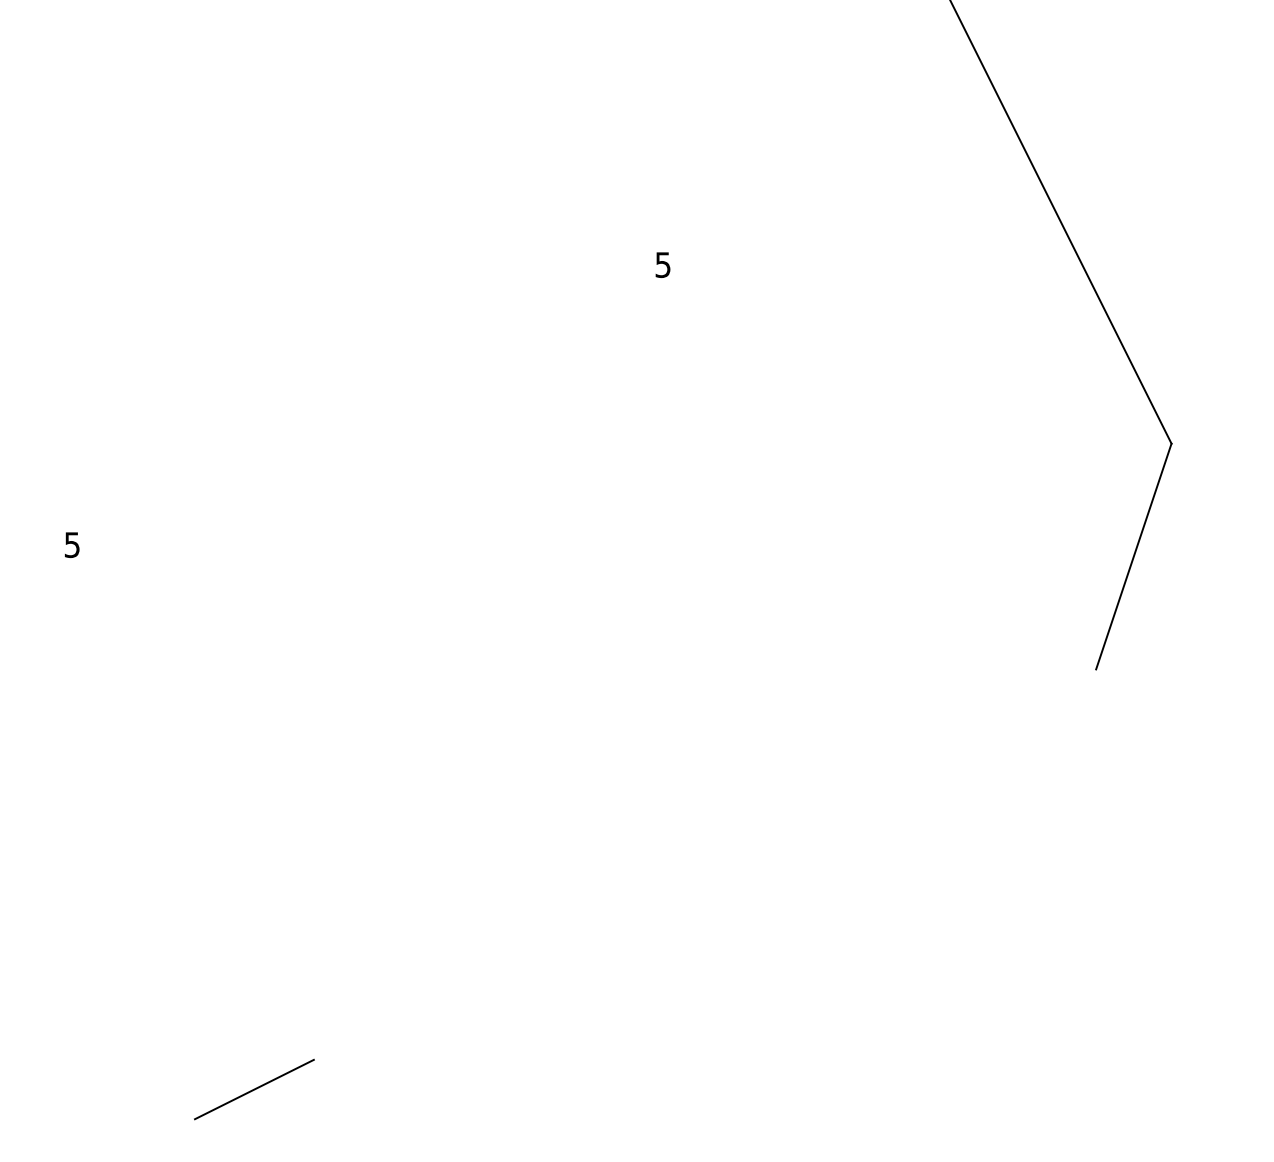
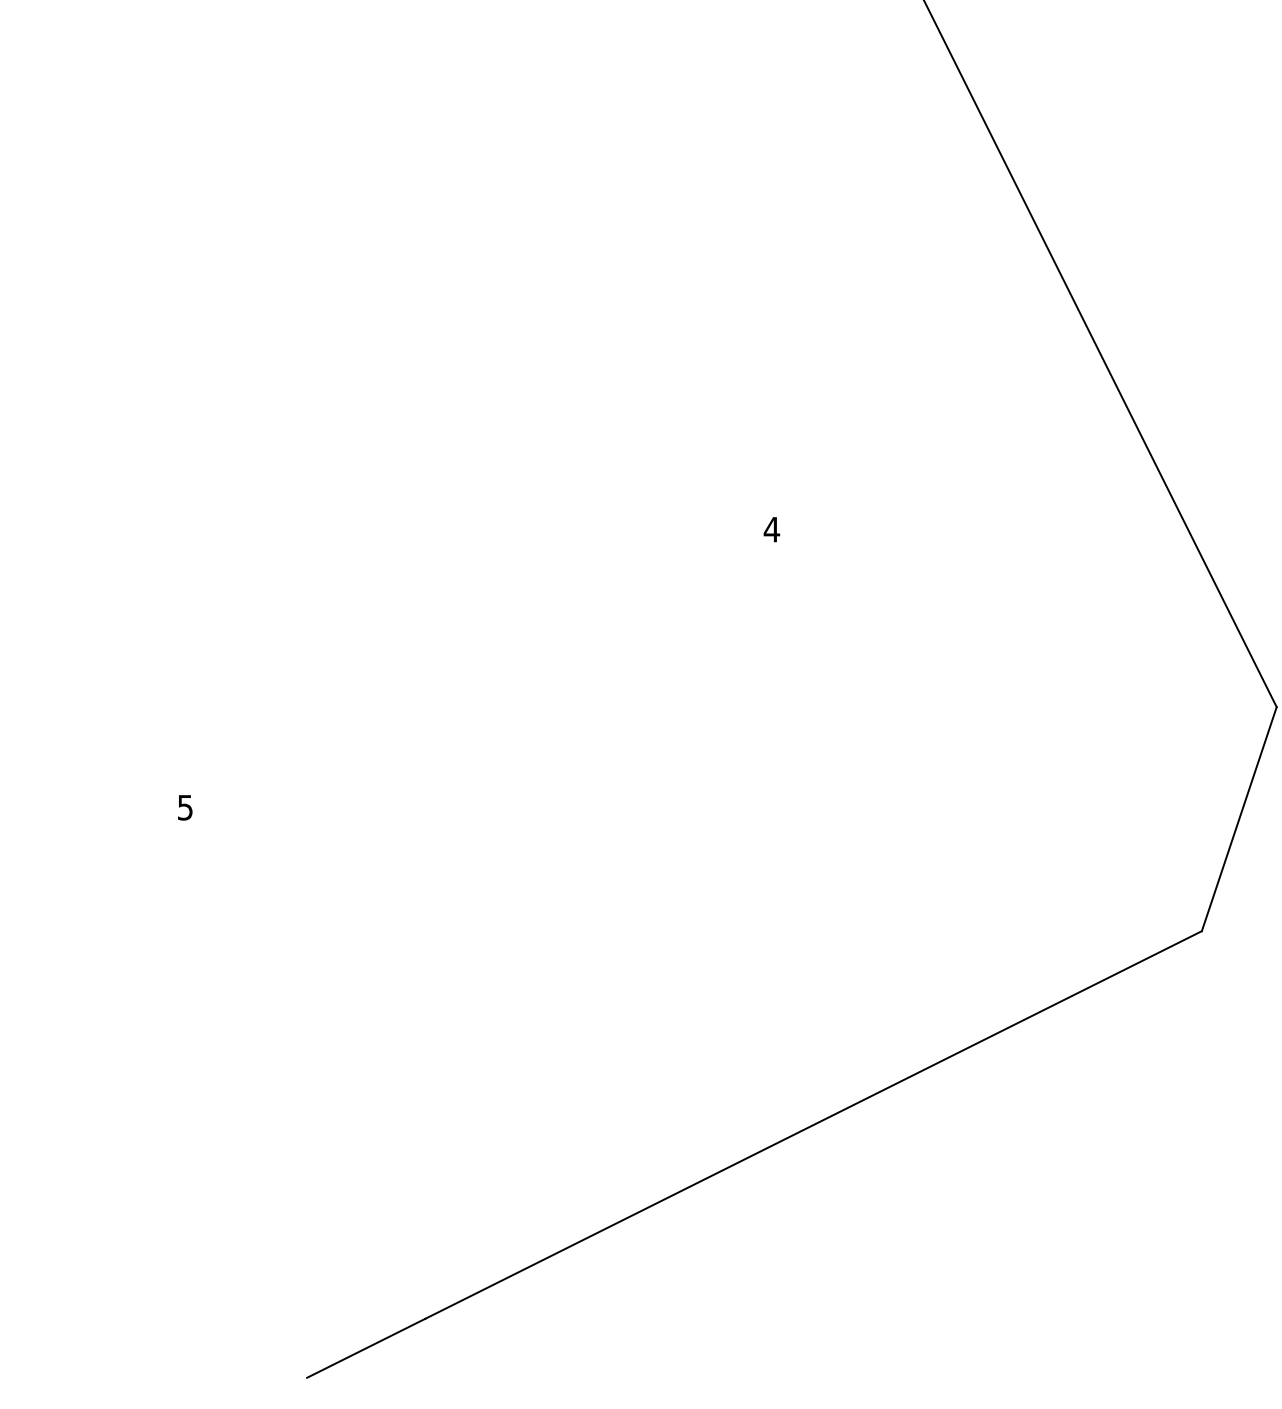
text: (662, 264) -> (771, 529), 5 -> 4
line: (704, 864) -> (813, 1124), added

